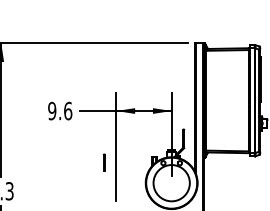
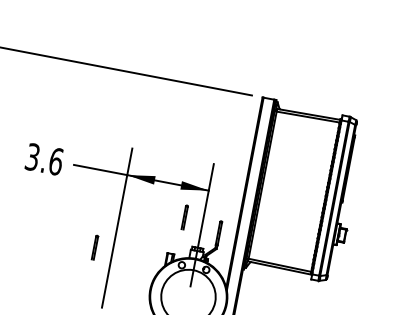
text: (52, 111) -> (32, 157), 9.6 -> 3.6
line: (158, 131) -> (183, 217), added

